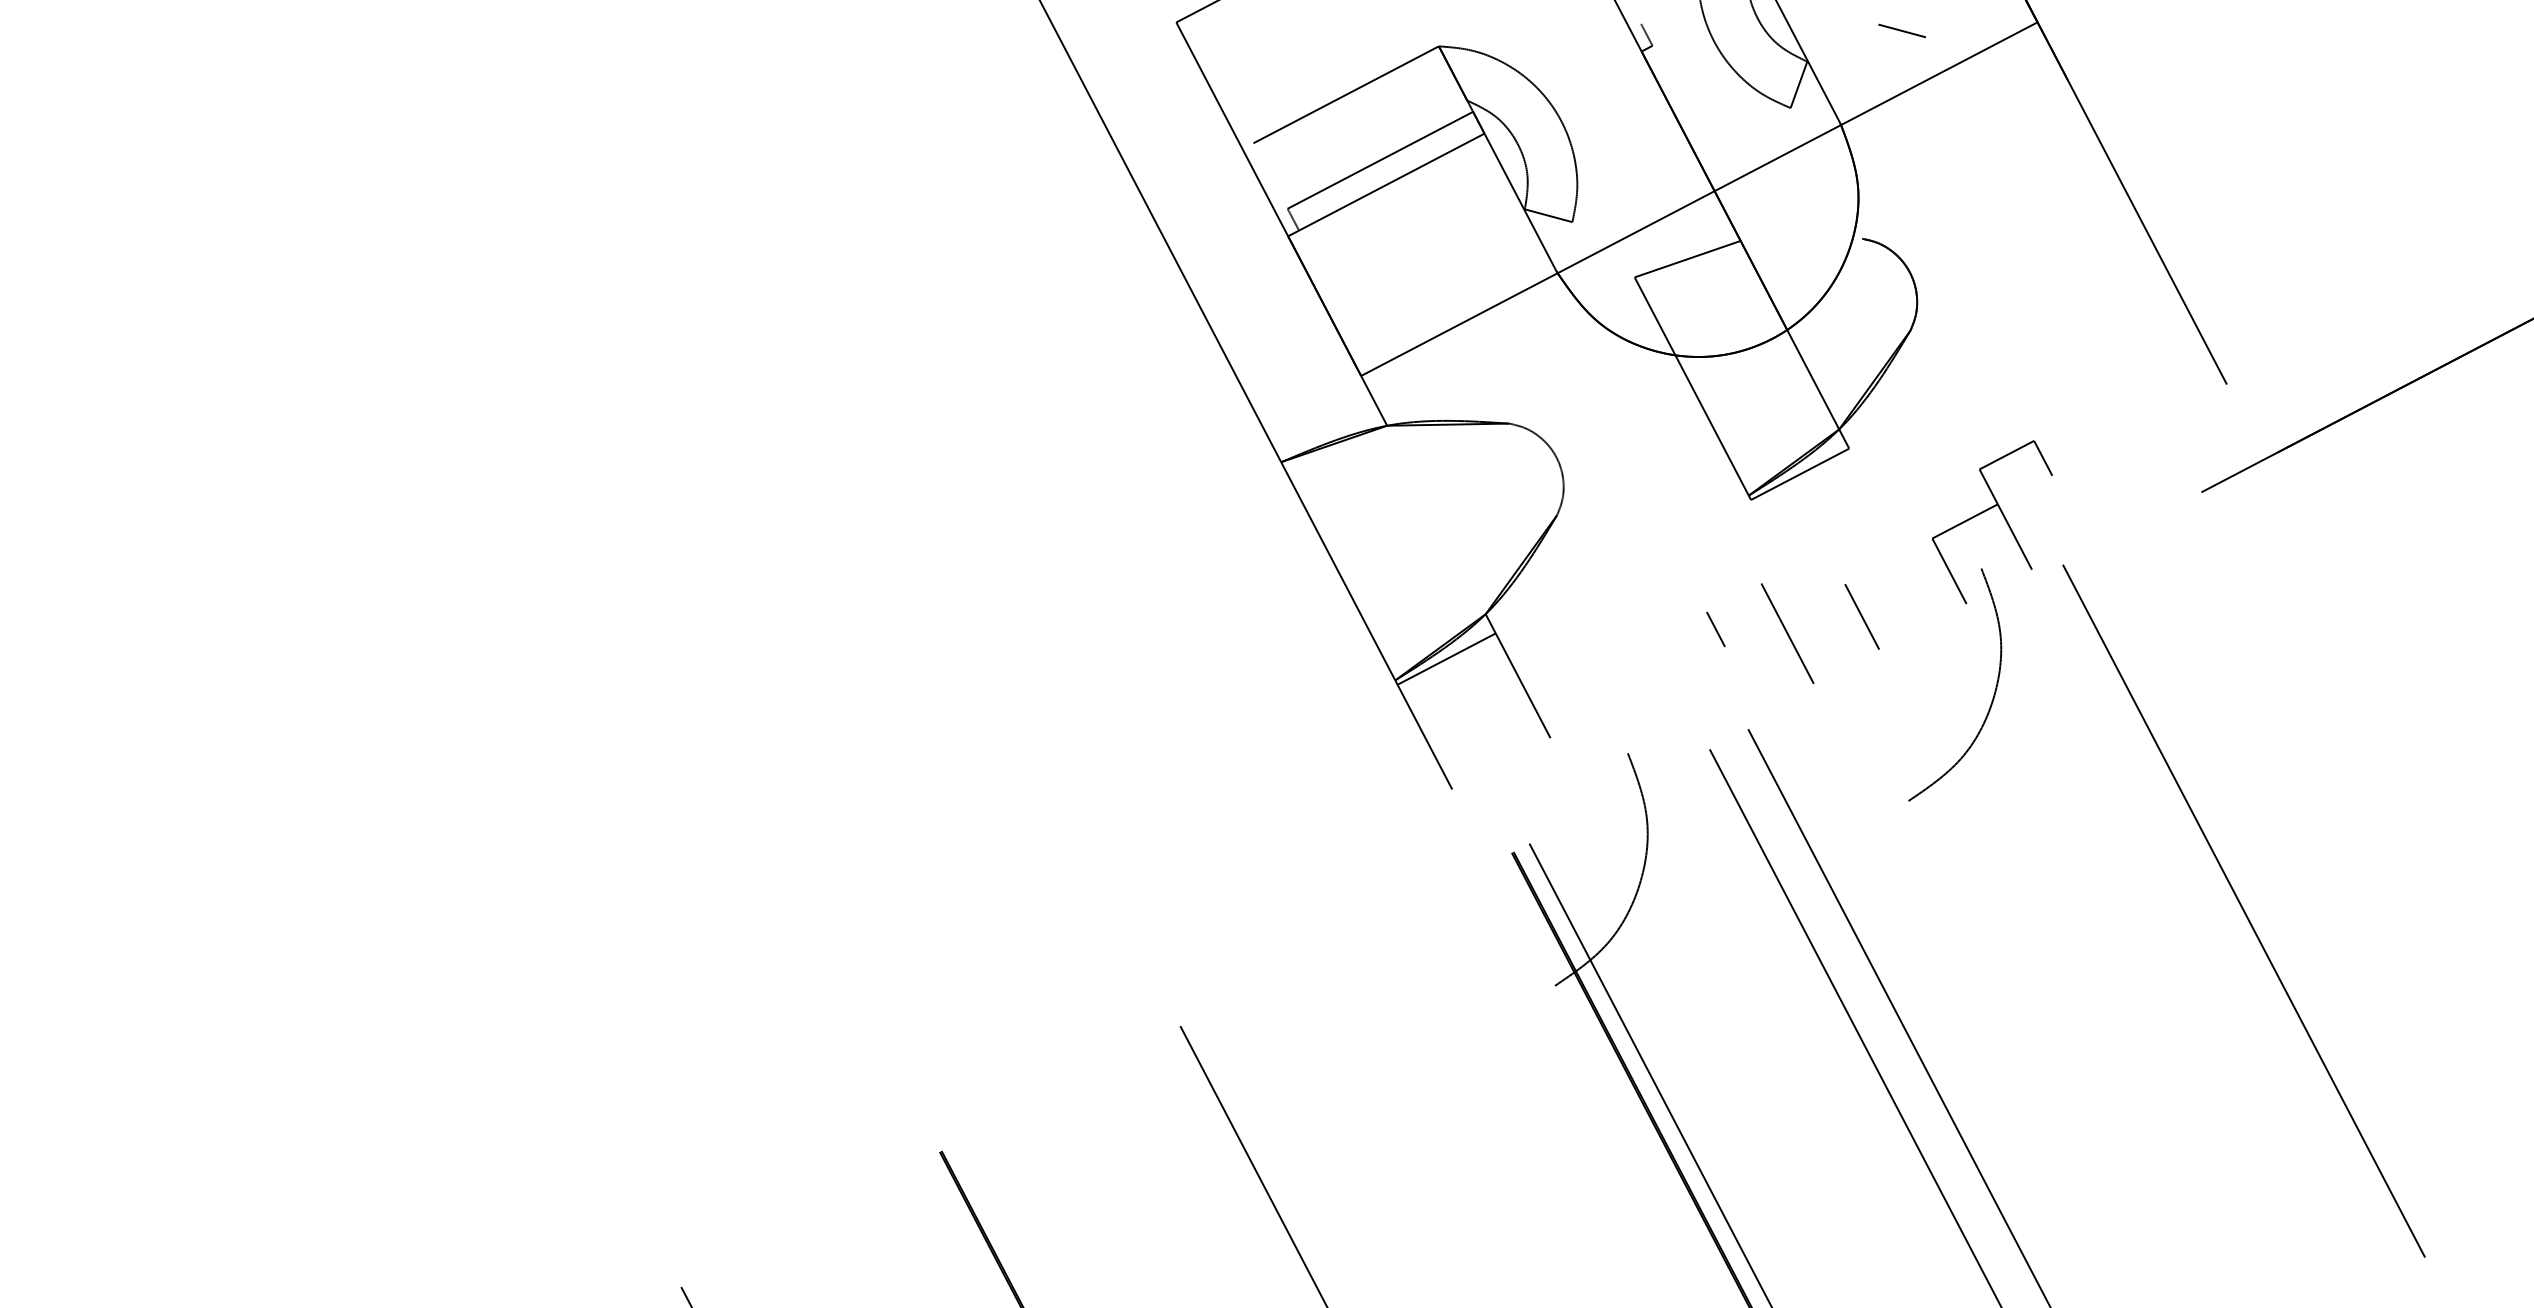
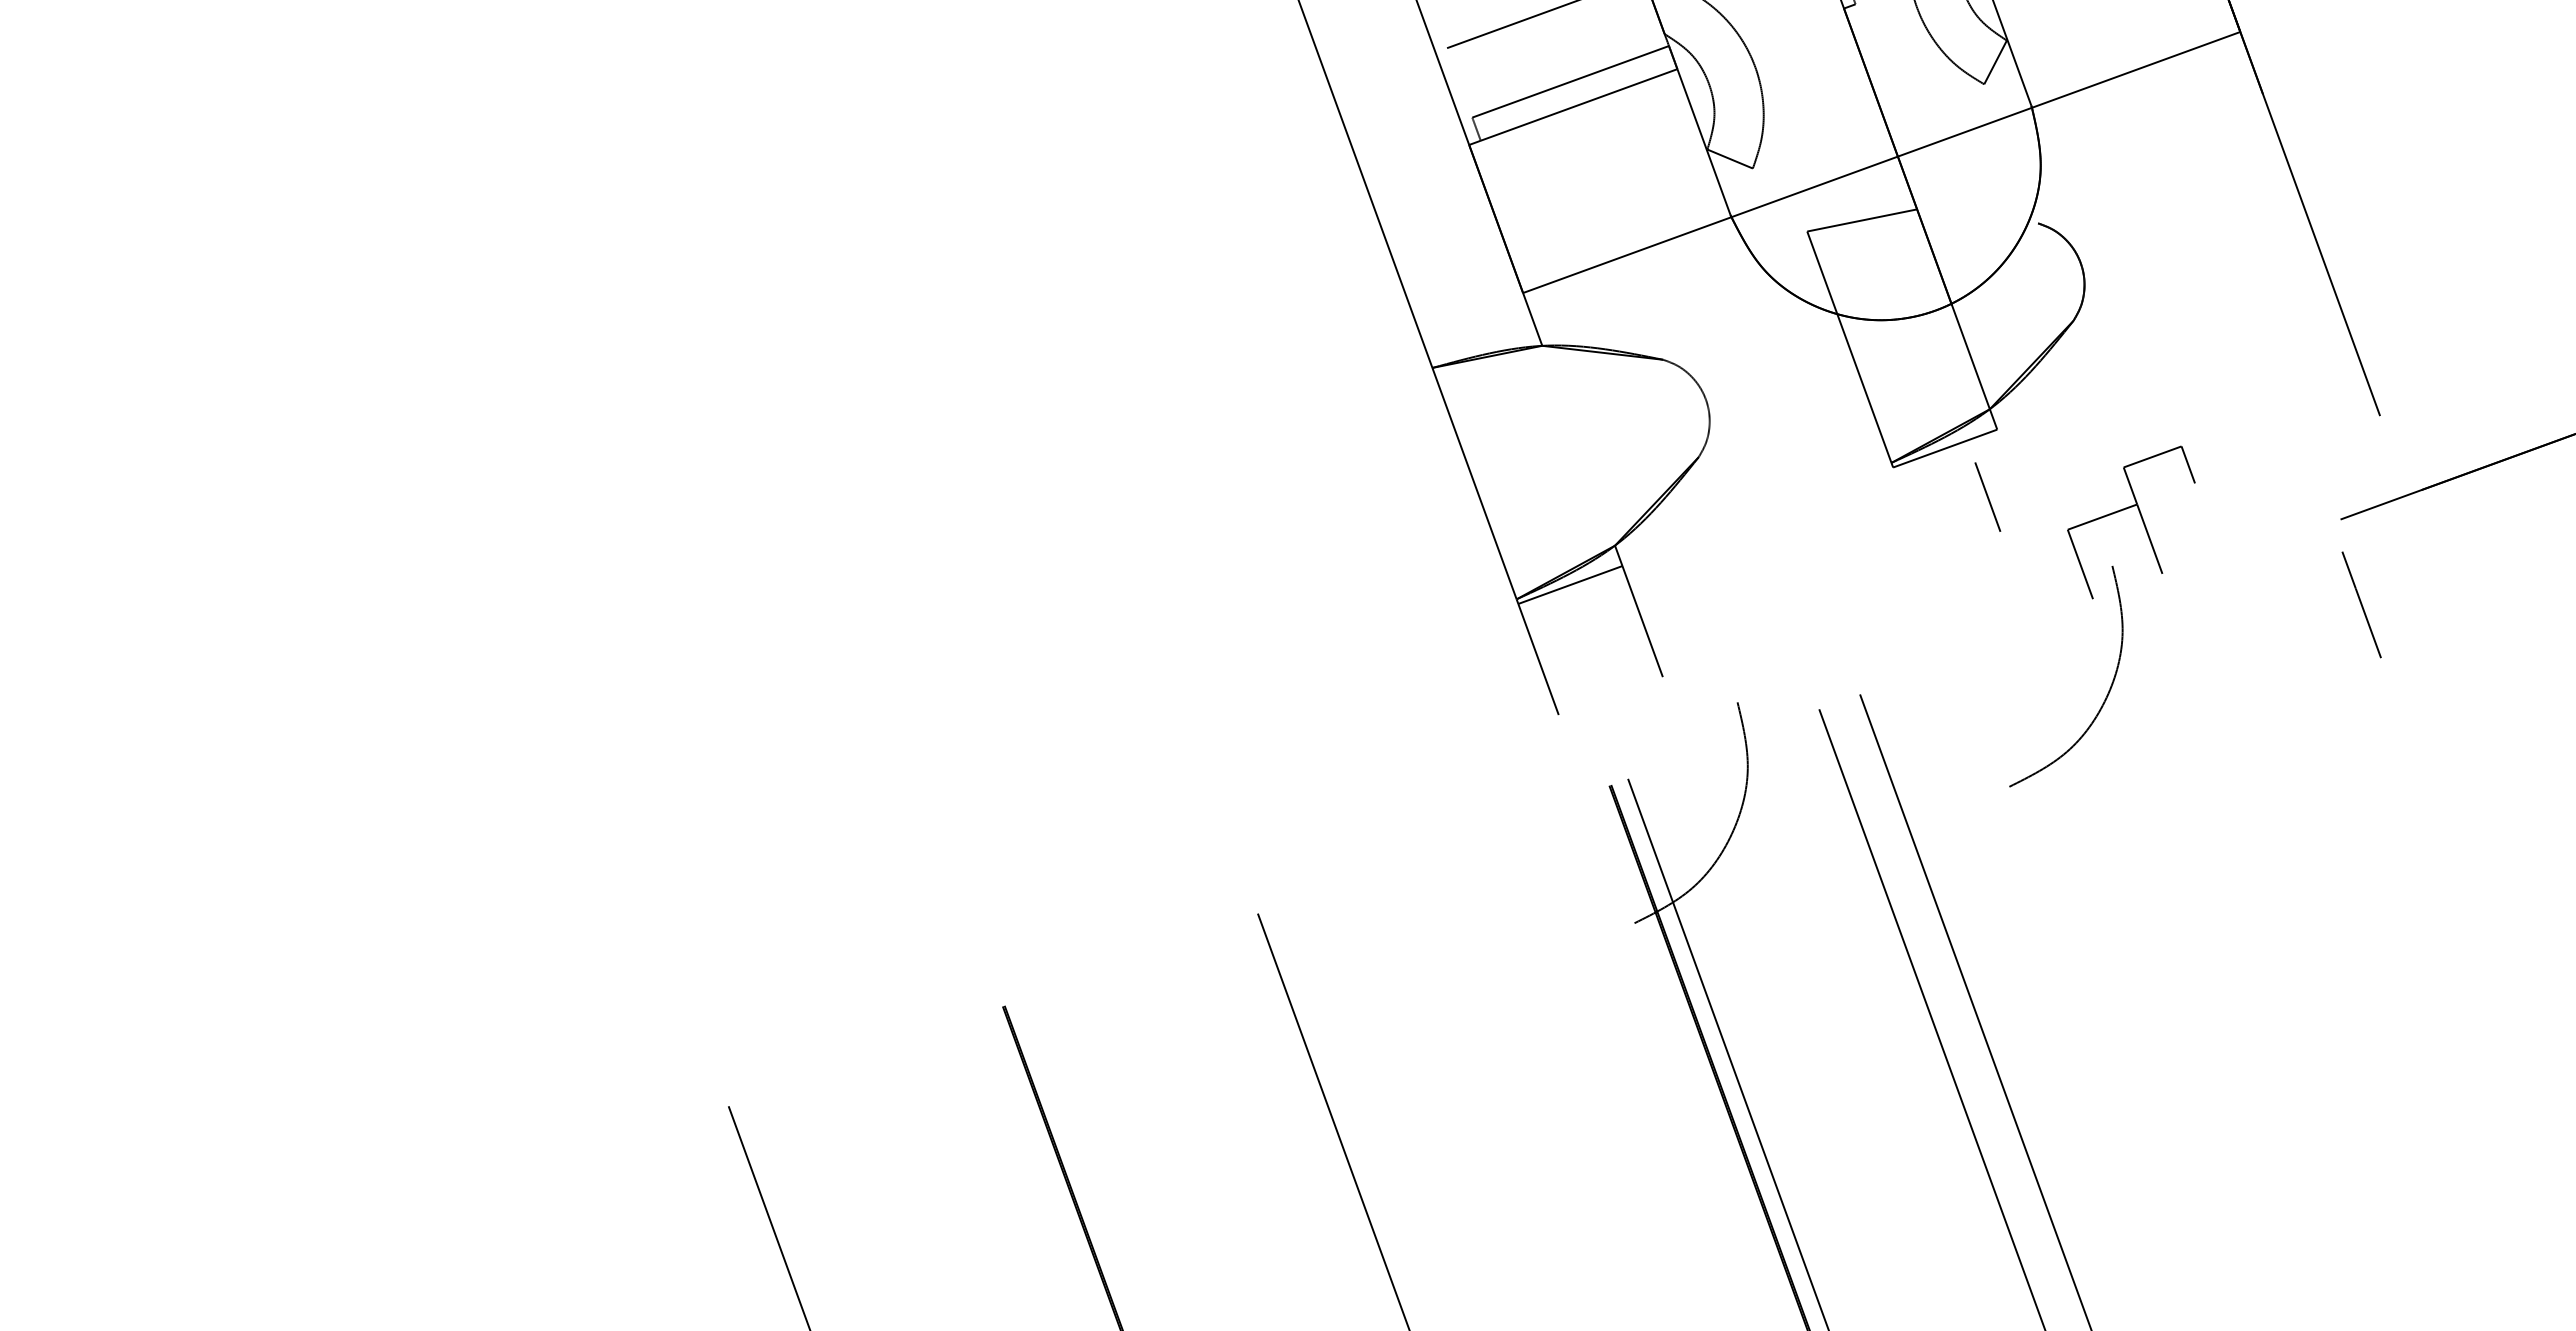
line: (1901, 30) -> (2104, 22), removed
line: (1861, 616) -> (1987, 496), moved
line: (1715, 628) -> (1840, 590), removed
line: (1787, 633) -> (2361, 604), moved
line: (2243, 910) -> (2327, 939), removed

